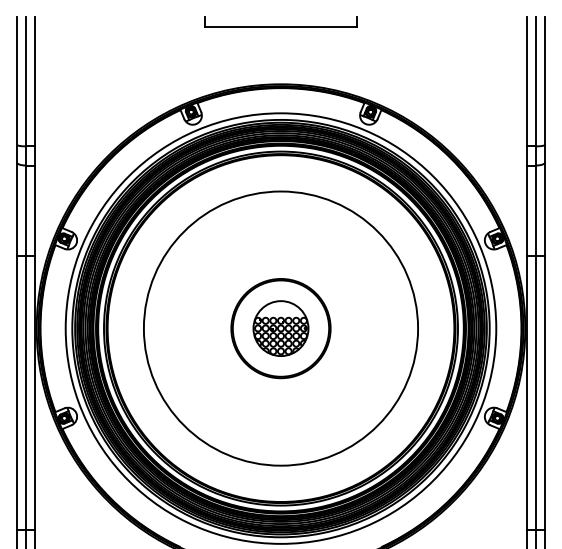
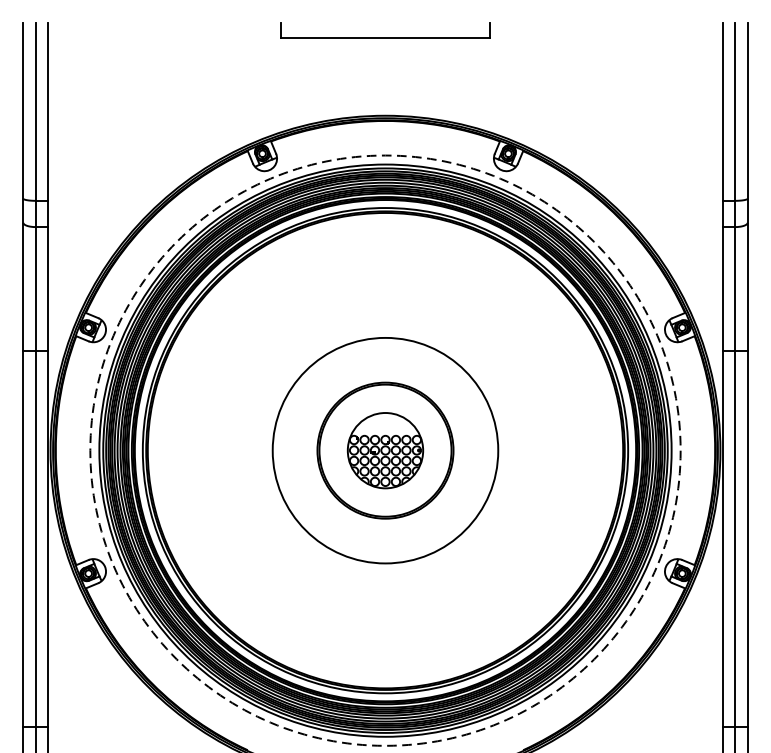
circle: (280, 328) -> (384, 450), size x0.6
circle: (280, 328) -> (384, 450), solid -> dashed

